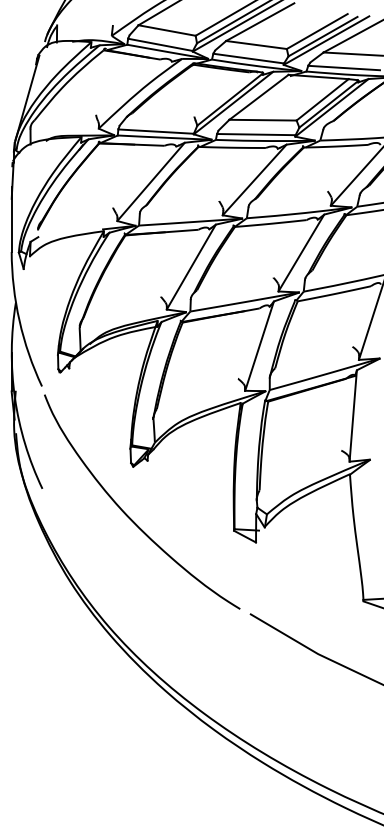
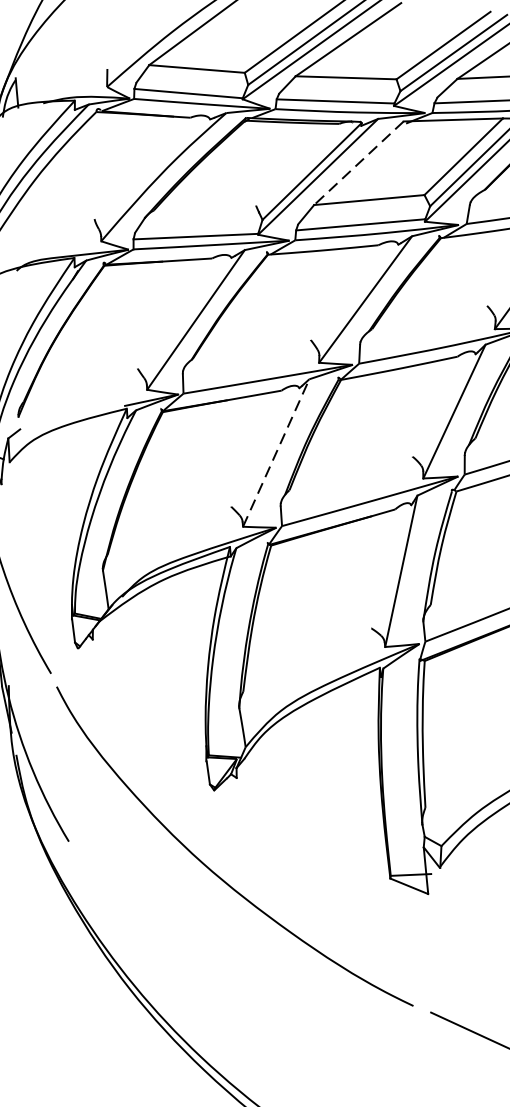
line: (258, 97) -> (358, 163), solid -> dashed
line: (191, 266) -> (276, 452), solid -> dashed

